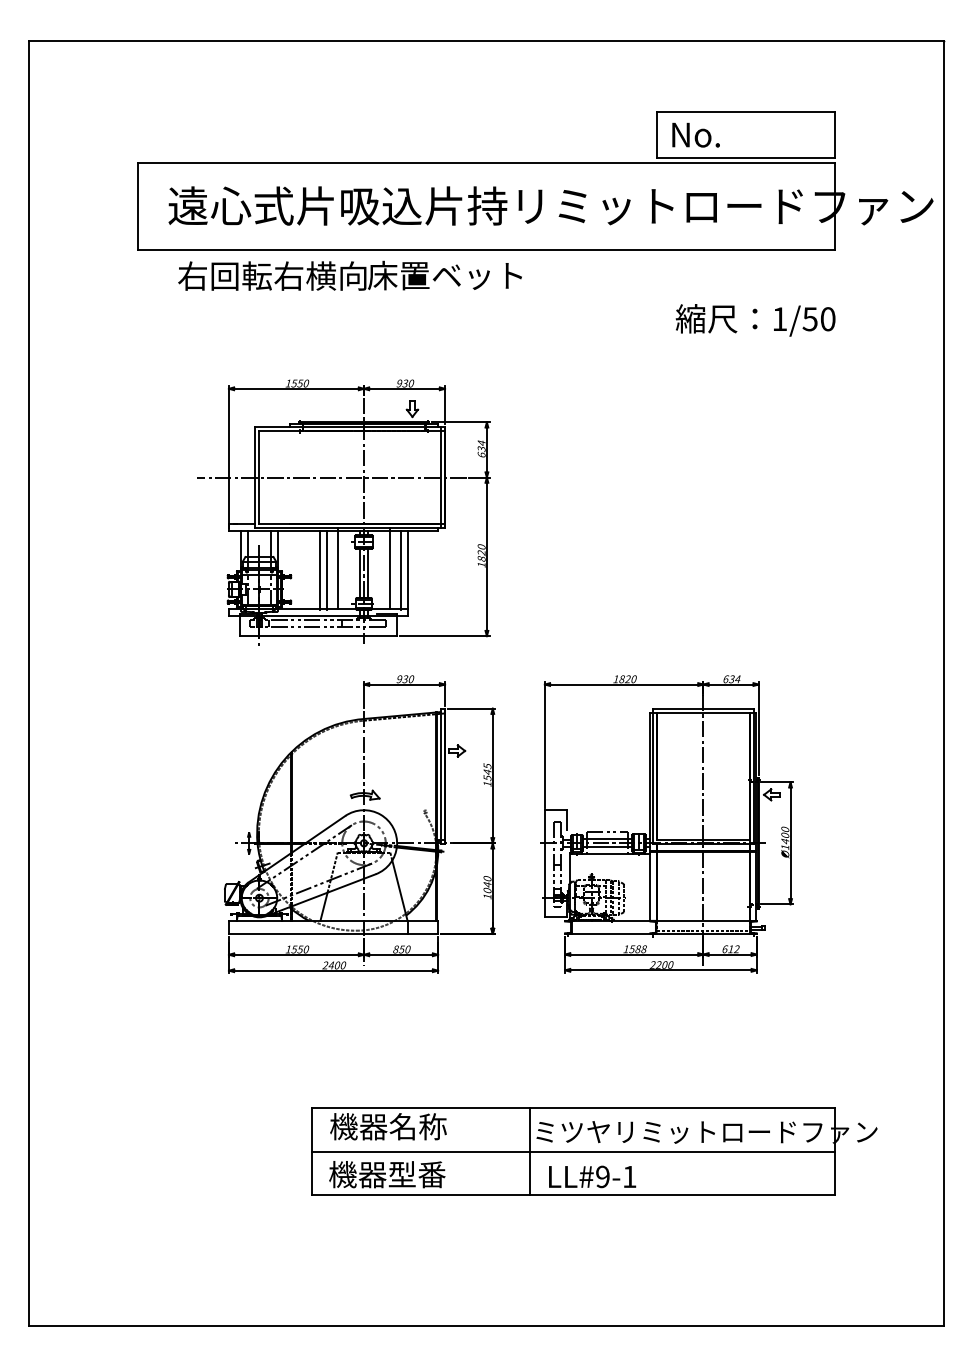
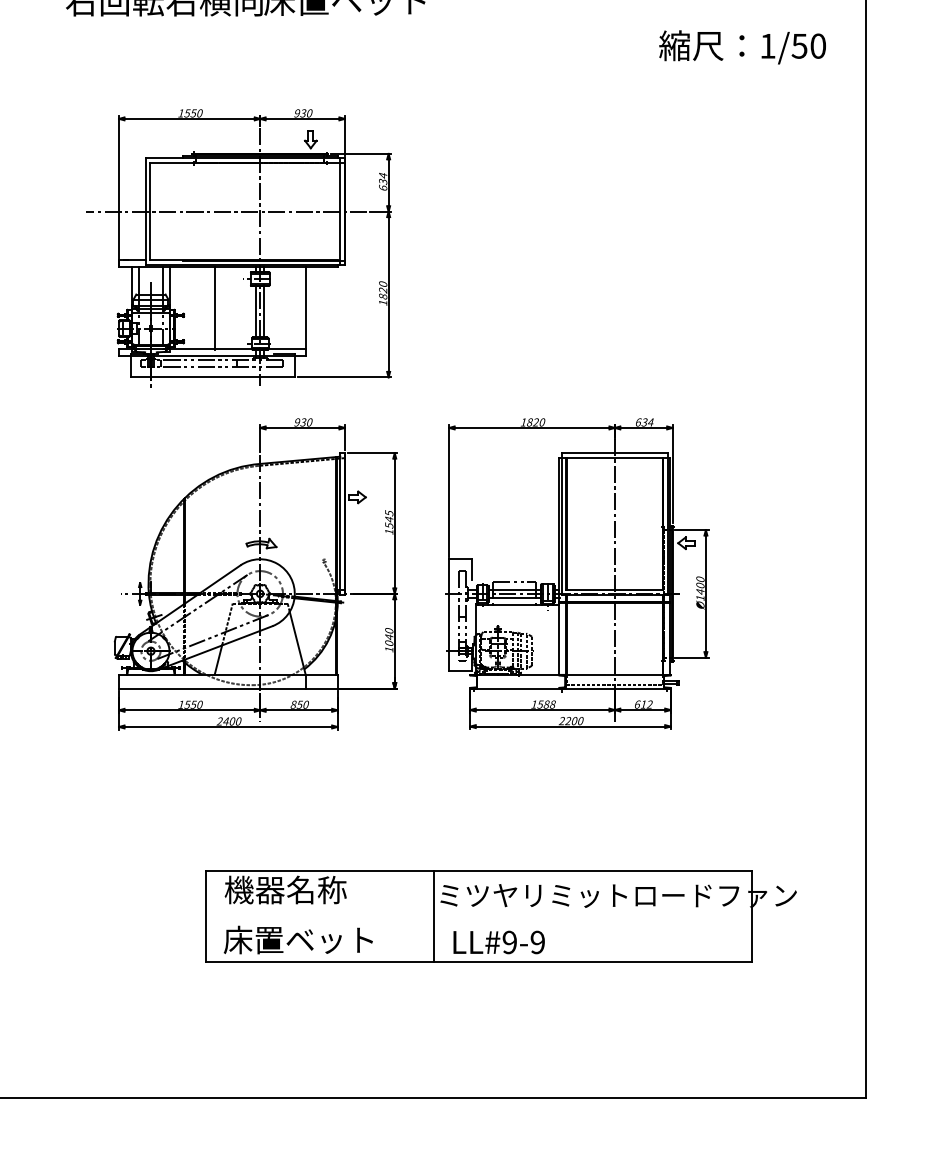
text: (755, 320) -> (742, 47), moved
line: (337, 568) -> (232, 306), removed
line: (390, 568) -> (287, 306), removed
line: (327, 569) -> (222, 307), removed
line: (401, 569) -> (299, 307), removed
line: (573, 1151) -> (479, 915), removed
text: (400, 1174) -> (298, 939), 機器型番 -> 床置ベット
text: (629, 1176) -> (537, 942), LL#9-1 -> LL#9-9

